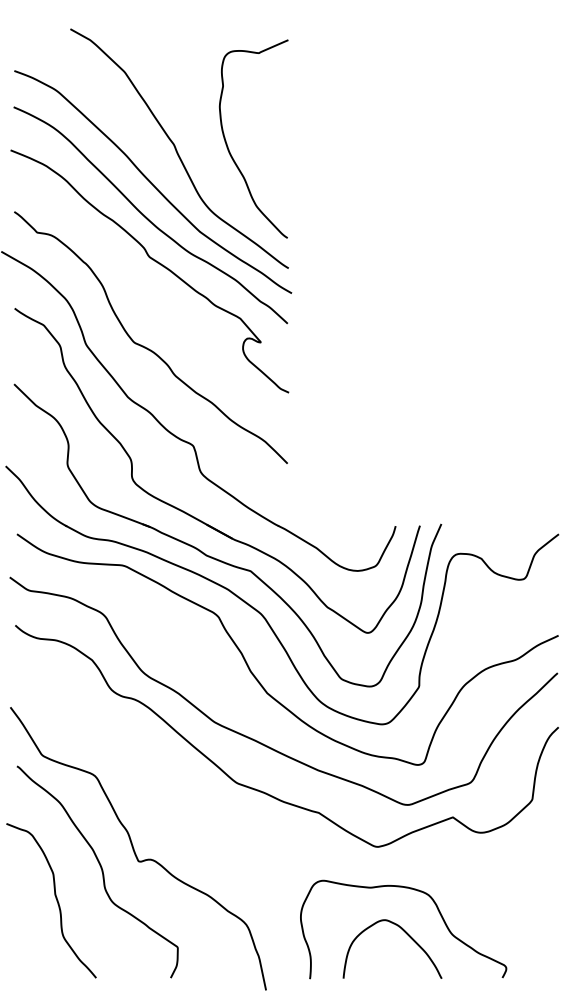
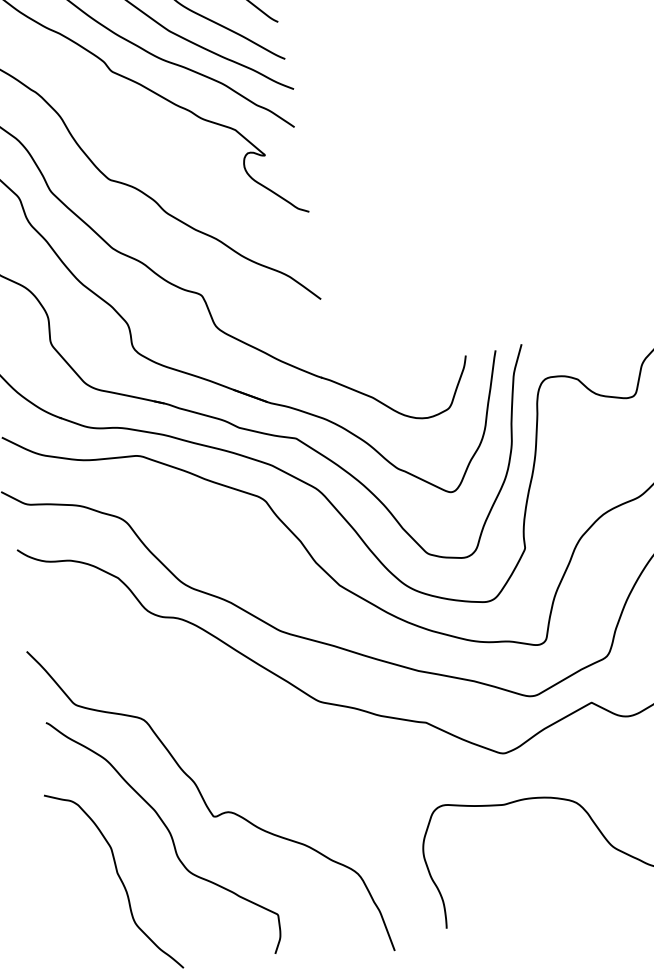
curve: (406, 934) -> (556, 855), removed

